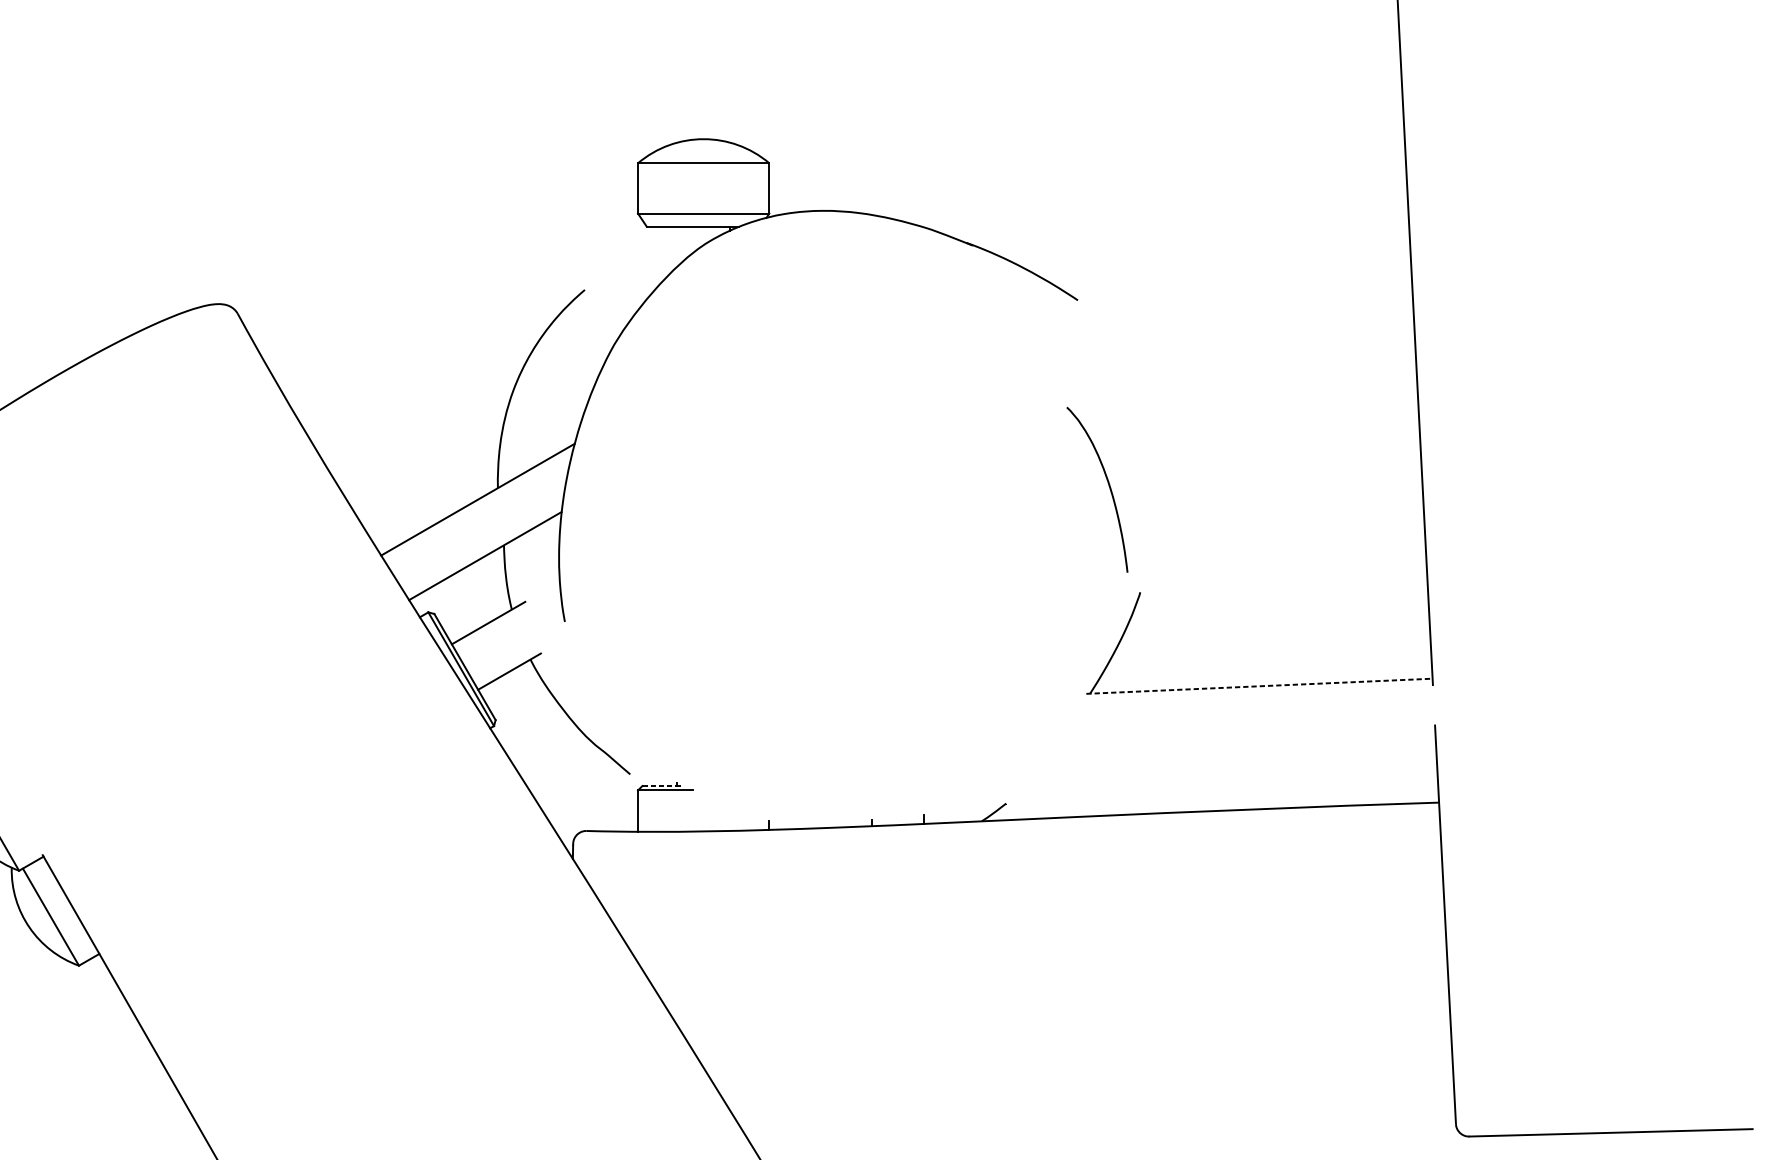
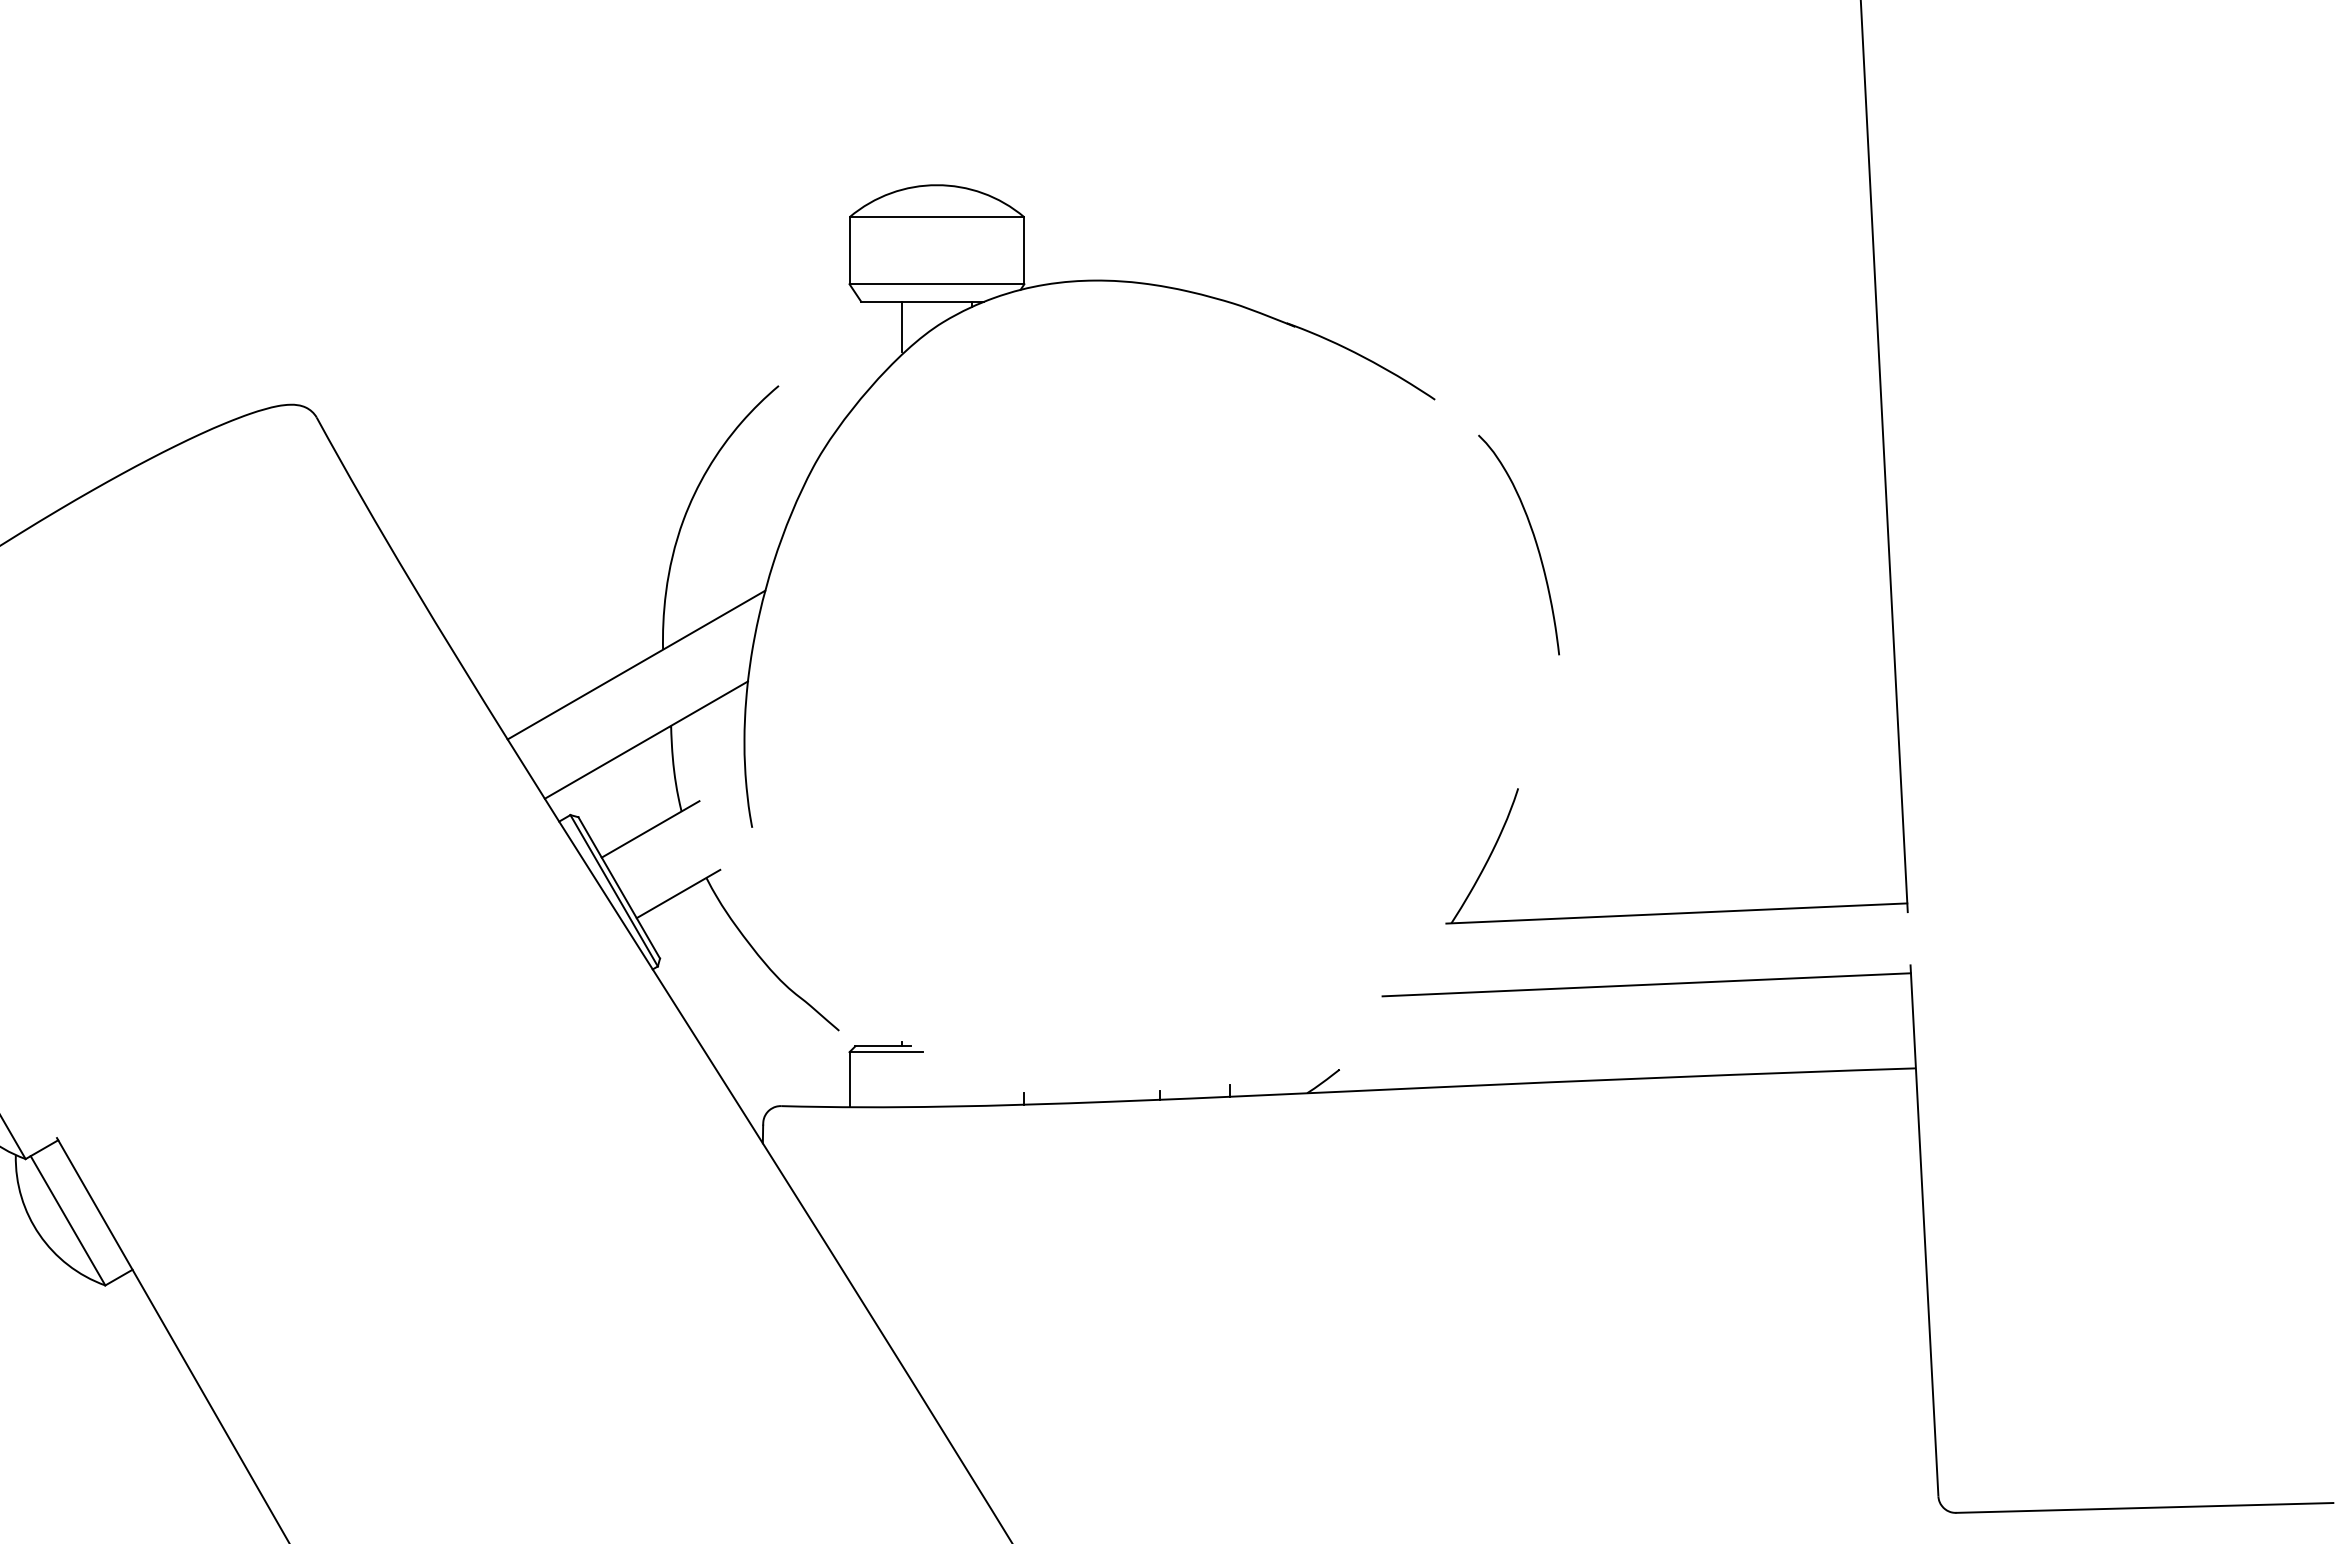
line: (677, 245) -> (902, 326), added
curve: (1108, 486) -> (1534, 540), moved
line: (1259, 686) -> (1676, 913), dashed -> solid
line: (1236, 739) -> (1646, 984), added
line: (663, 786) -> (883, 1046), dashed -> solid

